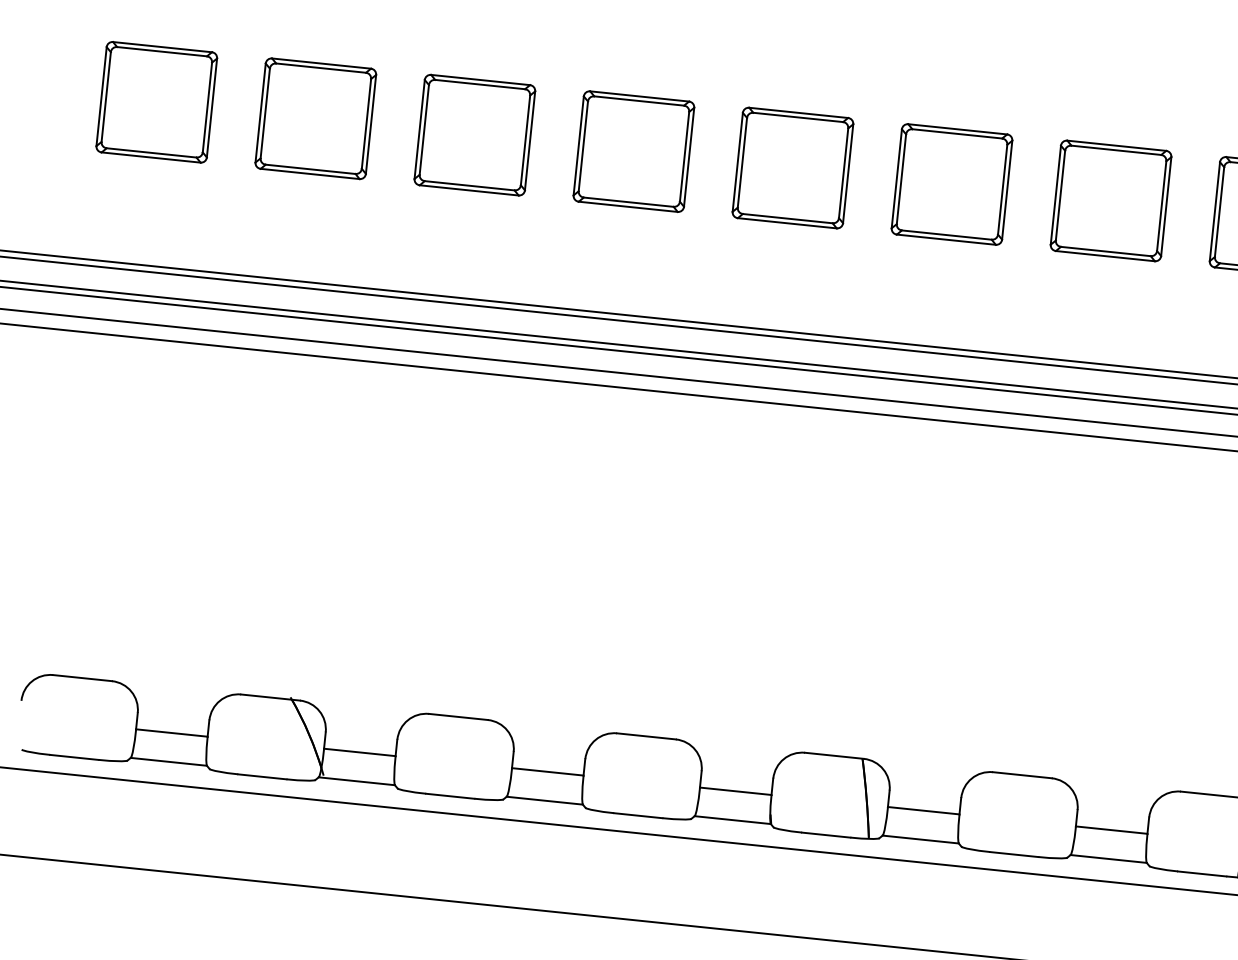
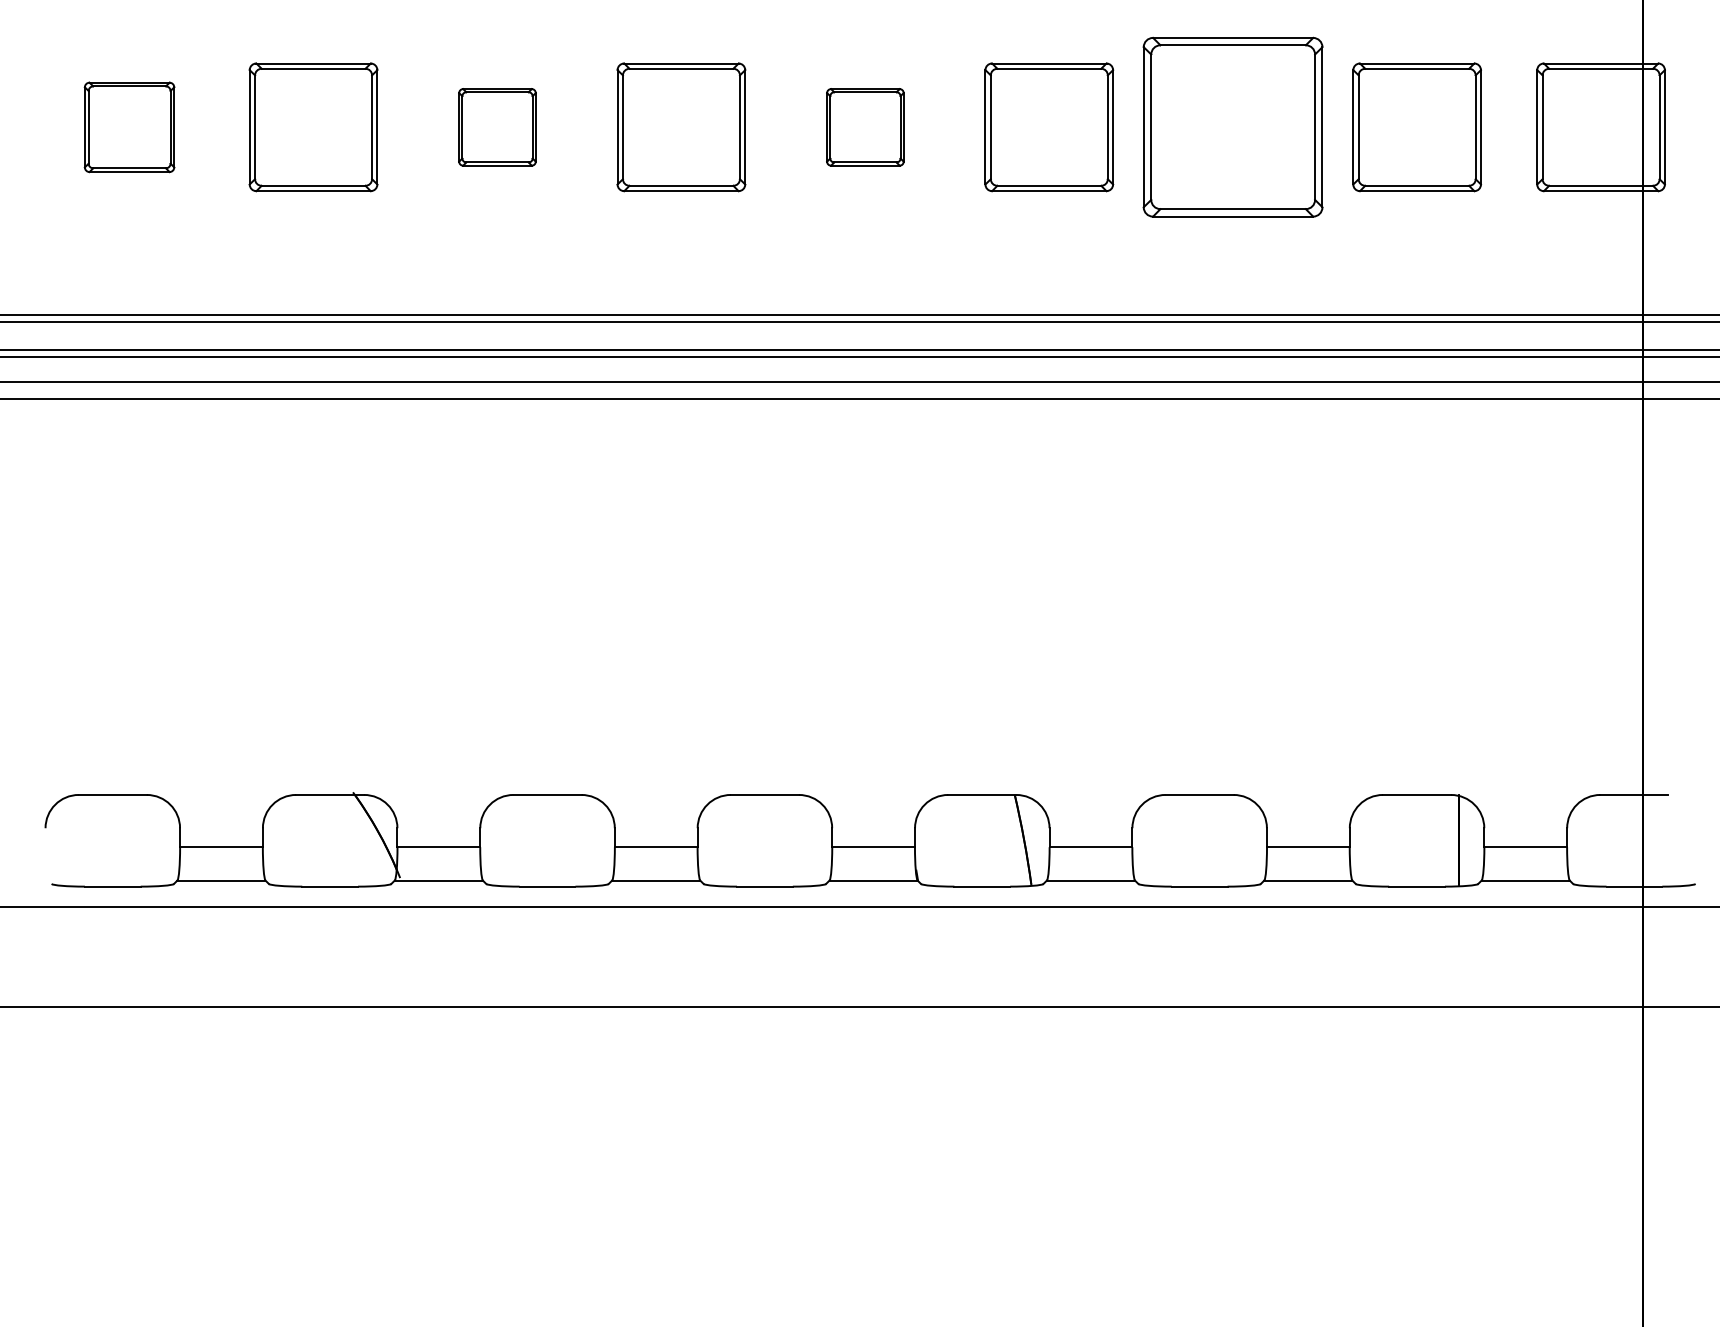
part: (156, 102) -> (129, 127), size x0.7
part: (474, 135) -> (497, 127), size x0.6
part: (793, 168) -> (865, 127), size x0.6
part: (1111, 201) -> (1233, 127), size x1.4

